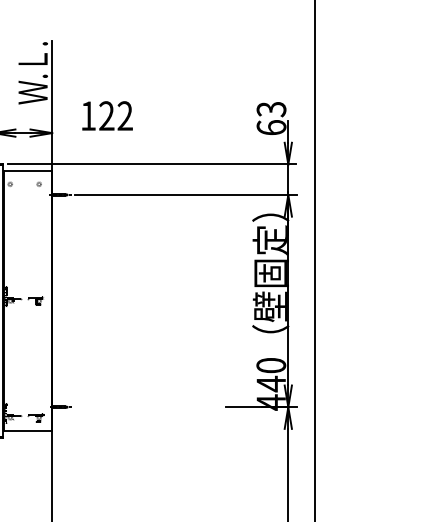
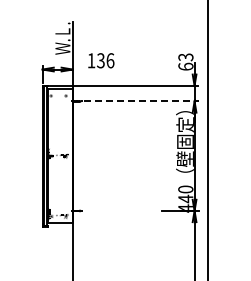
text: (115, 115) -> (105, 60), 122 -> 136
line: (187, 195) -> (142, 101), solid -> dashed

